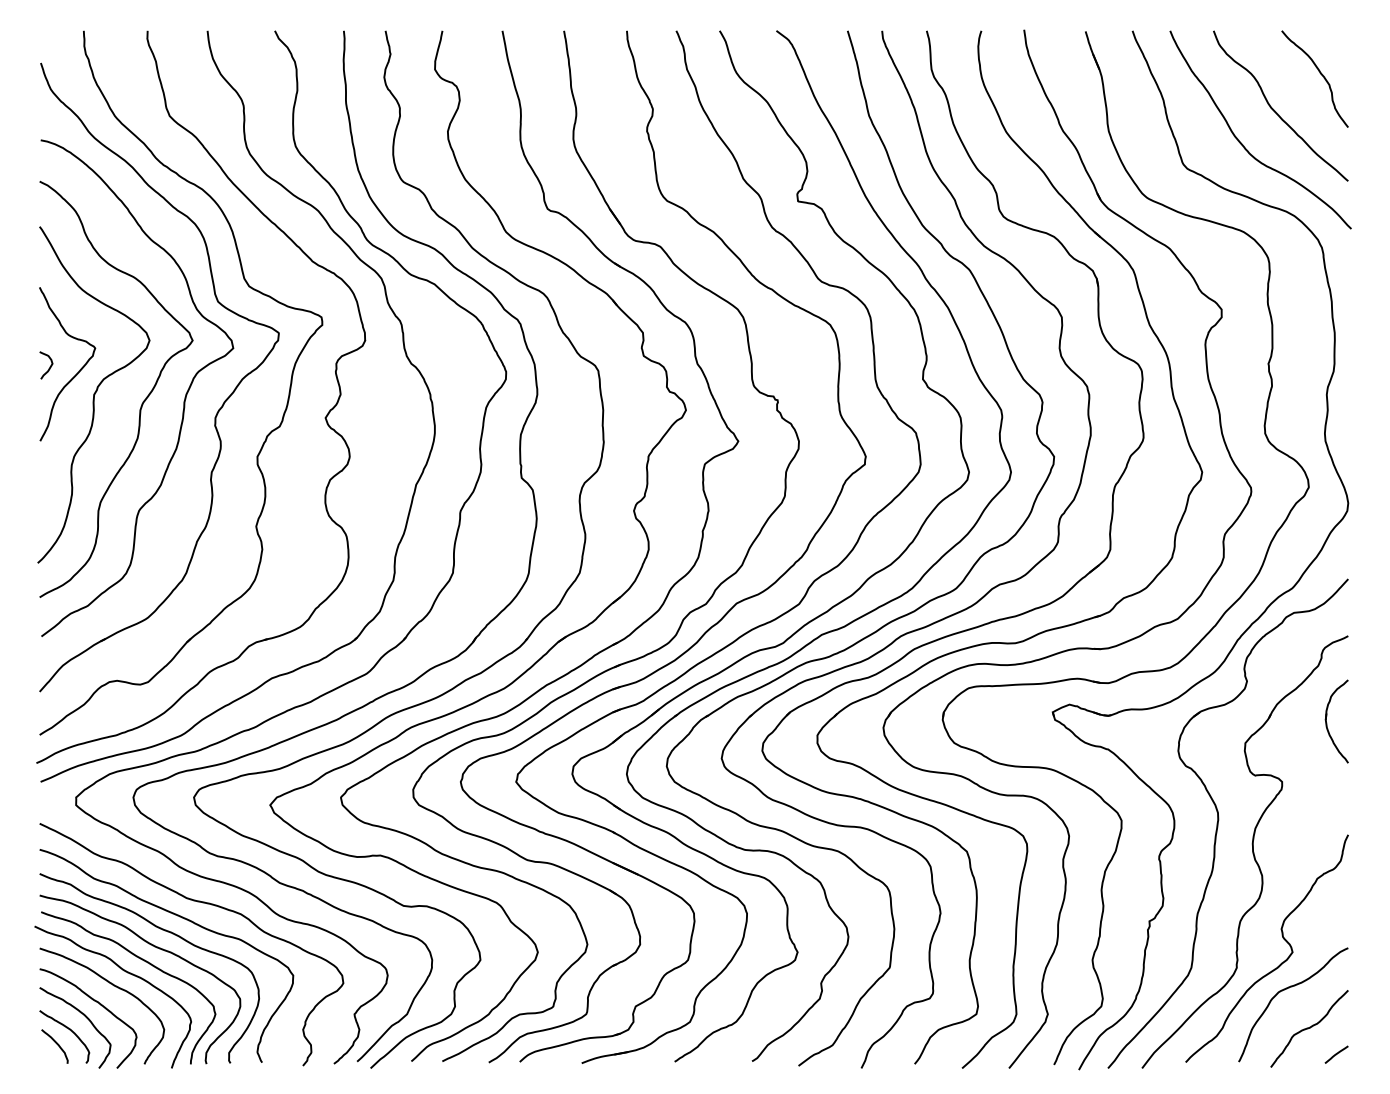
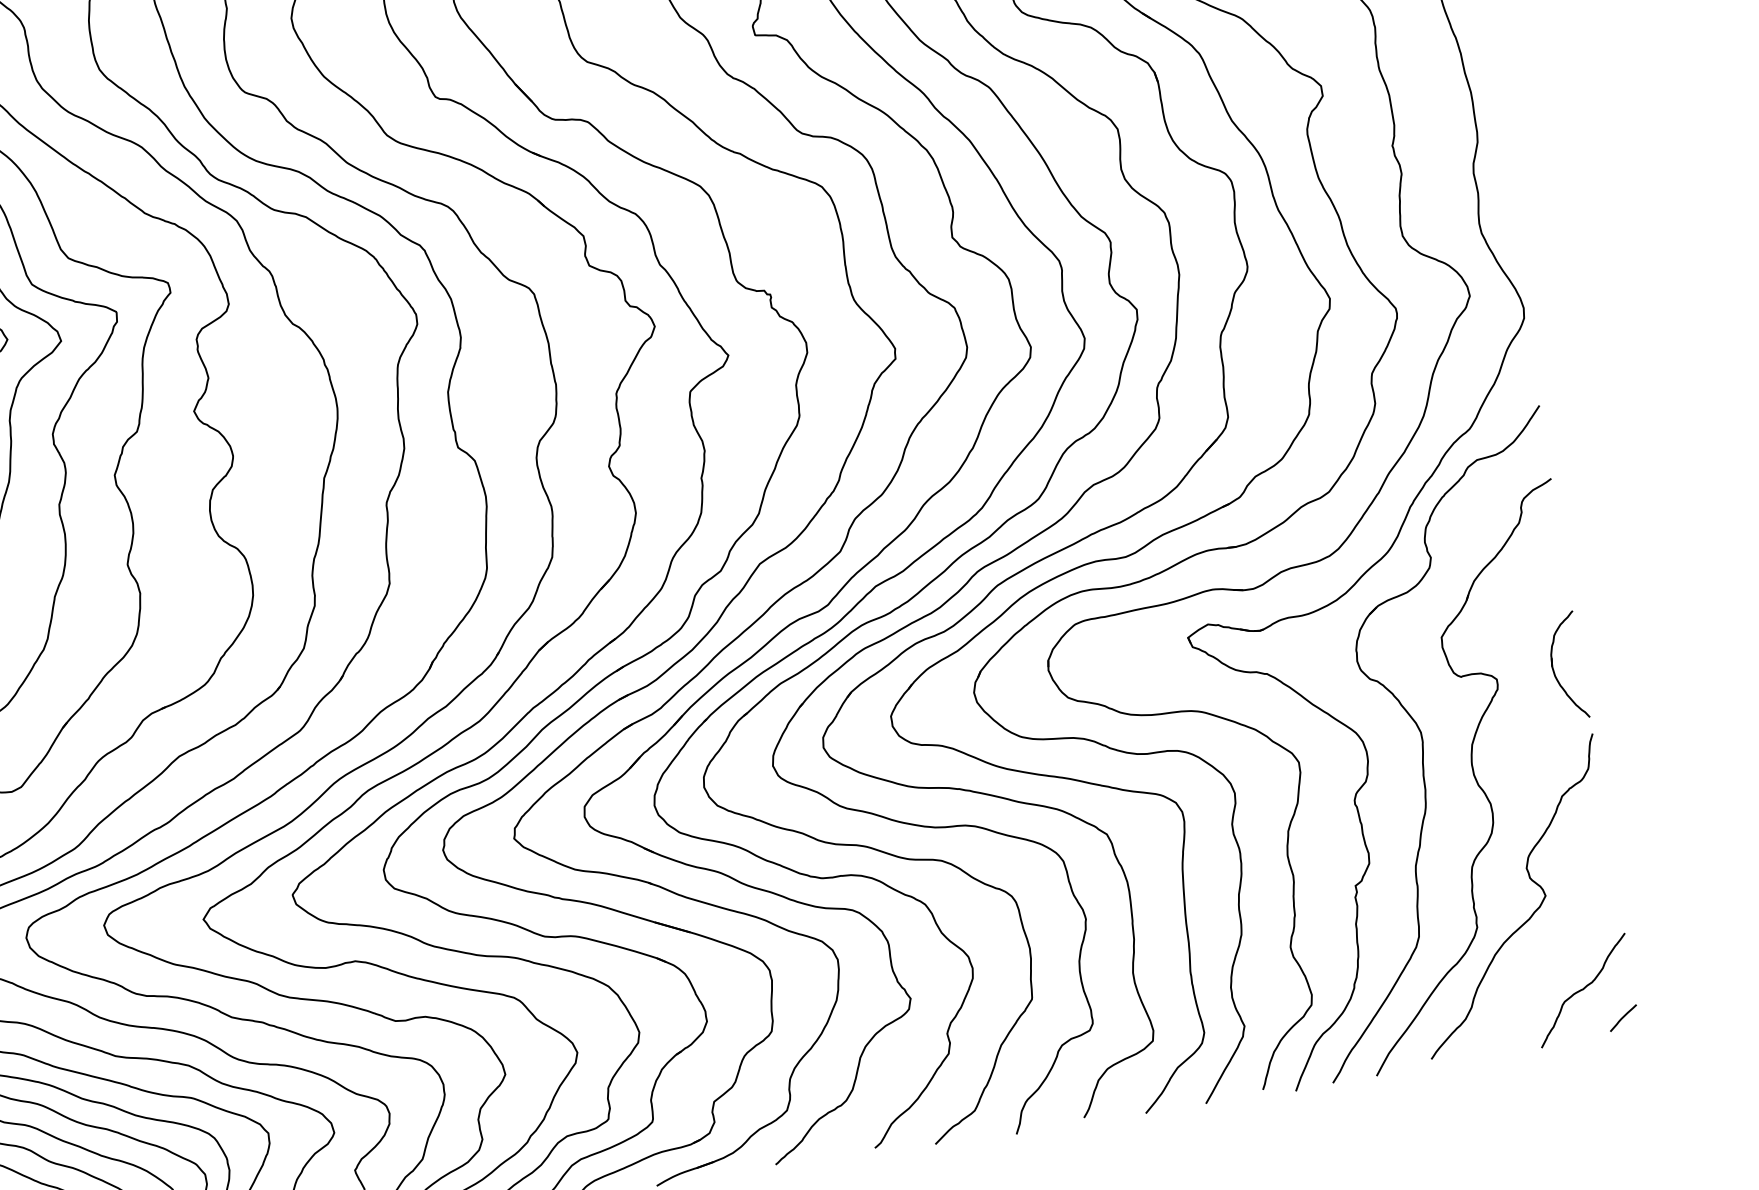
part: (1327, 723) -> (1555, 670), moved
curve: (1287, 989) -> (1546, 944), removed

